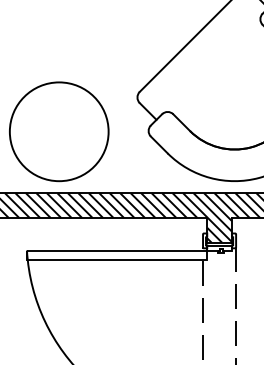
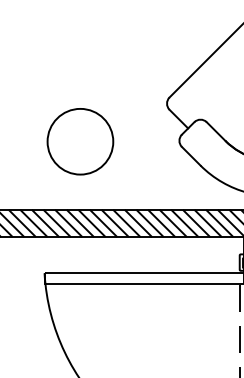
circle: (59, 131) -> (80, 141), size x0.6

